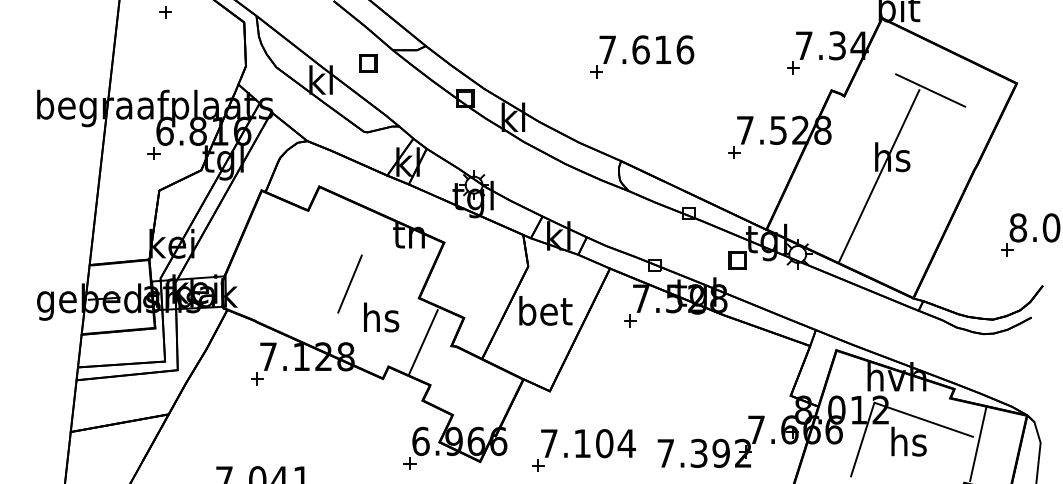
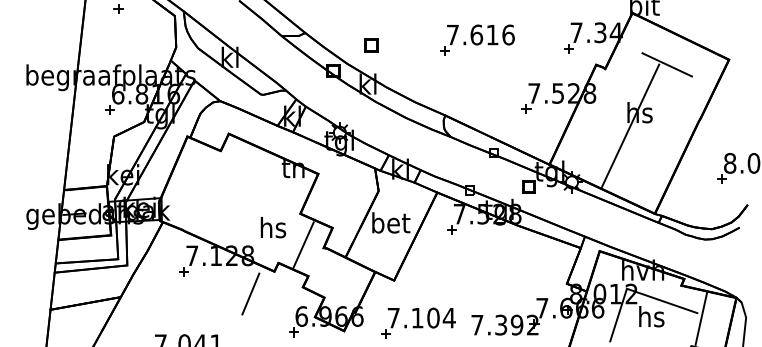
part: (642, 56) -> (477, 39), moved
part: (368, 63) -> (371, 45), moved
line: (349, 283) -> (250, 293), moved

